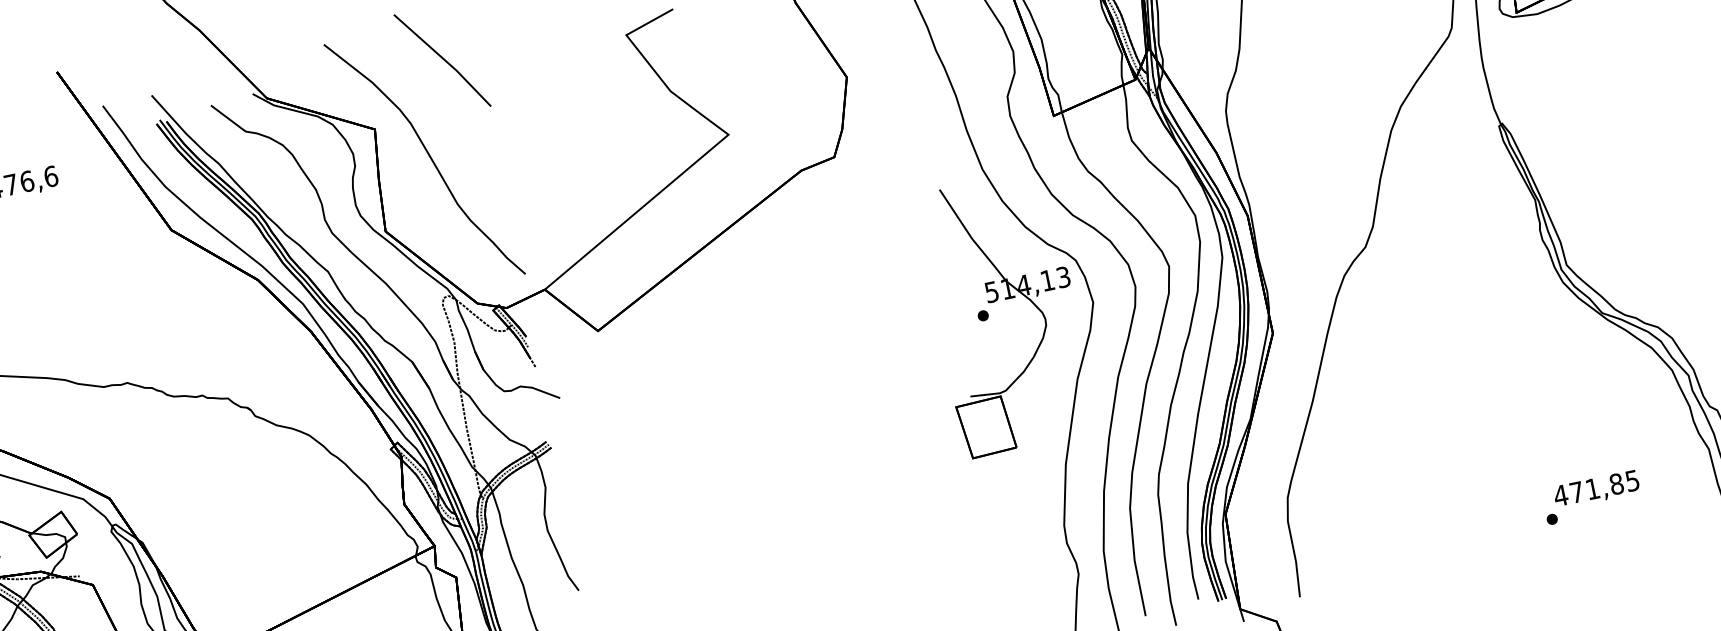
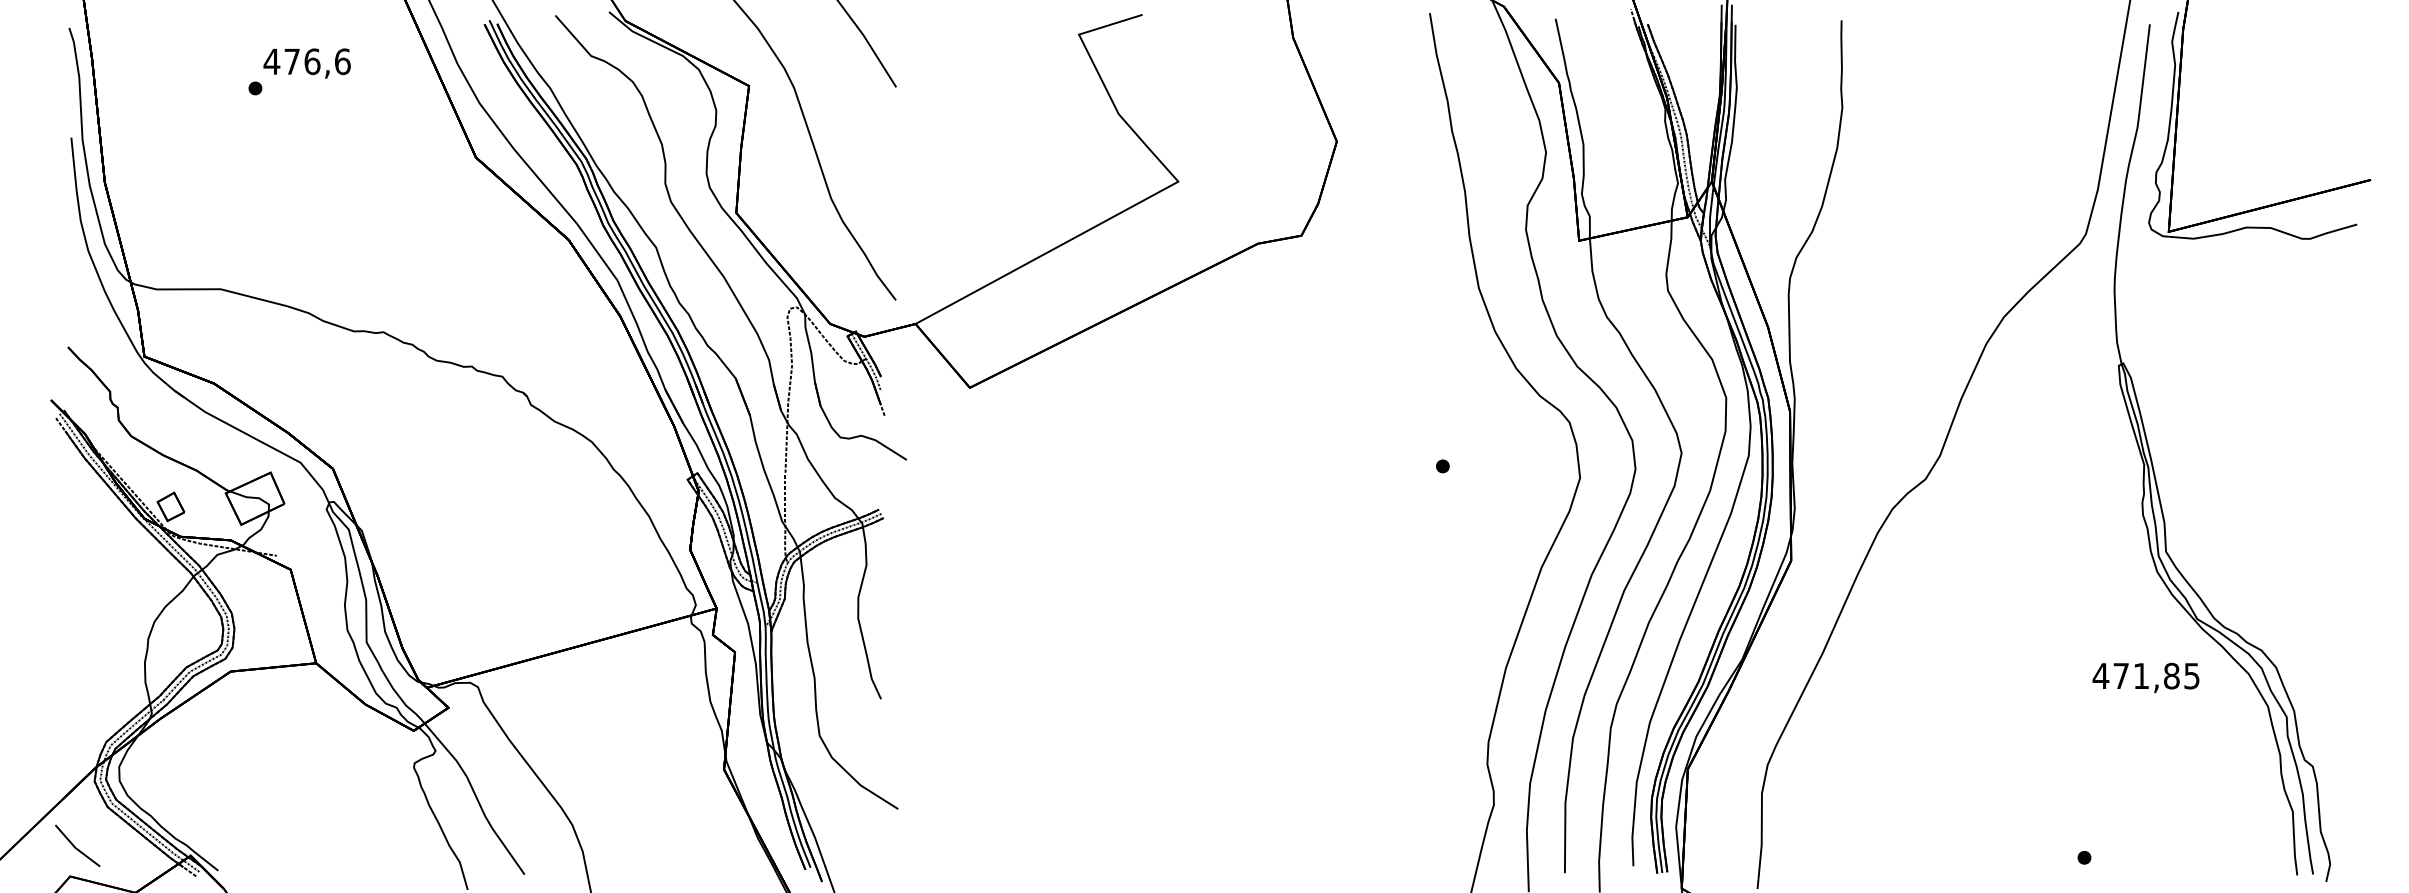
part: (1005, 299) -> (1473, 452), removed
text: (1596, 489) -> (2145, 677), moved

